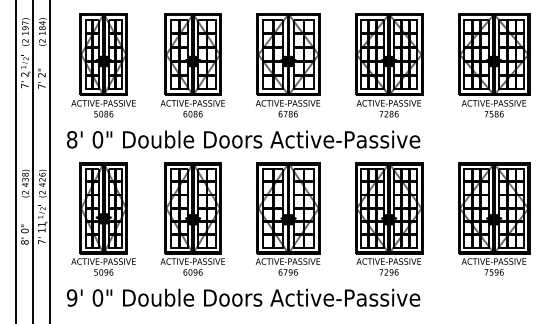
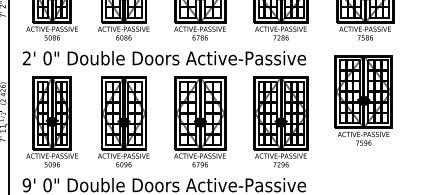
text: (72, 139) -> (27, 58), 8' -> 2'
part: (494, 218) -> (364, 99), moved

